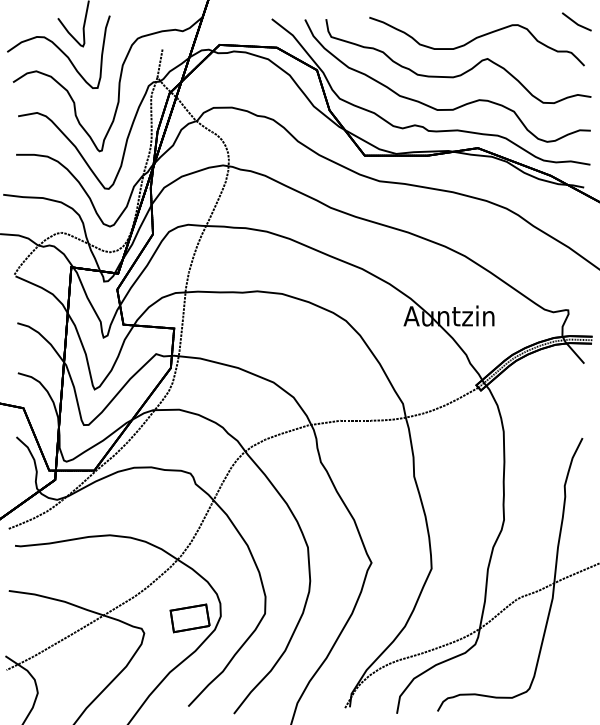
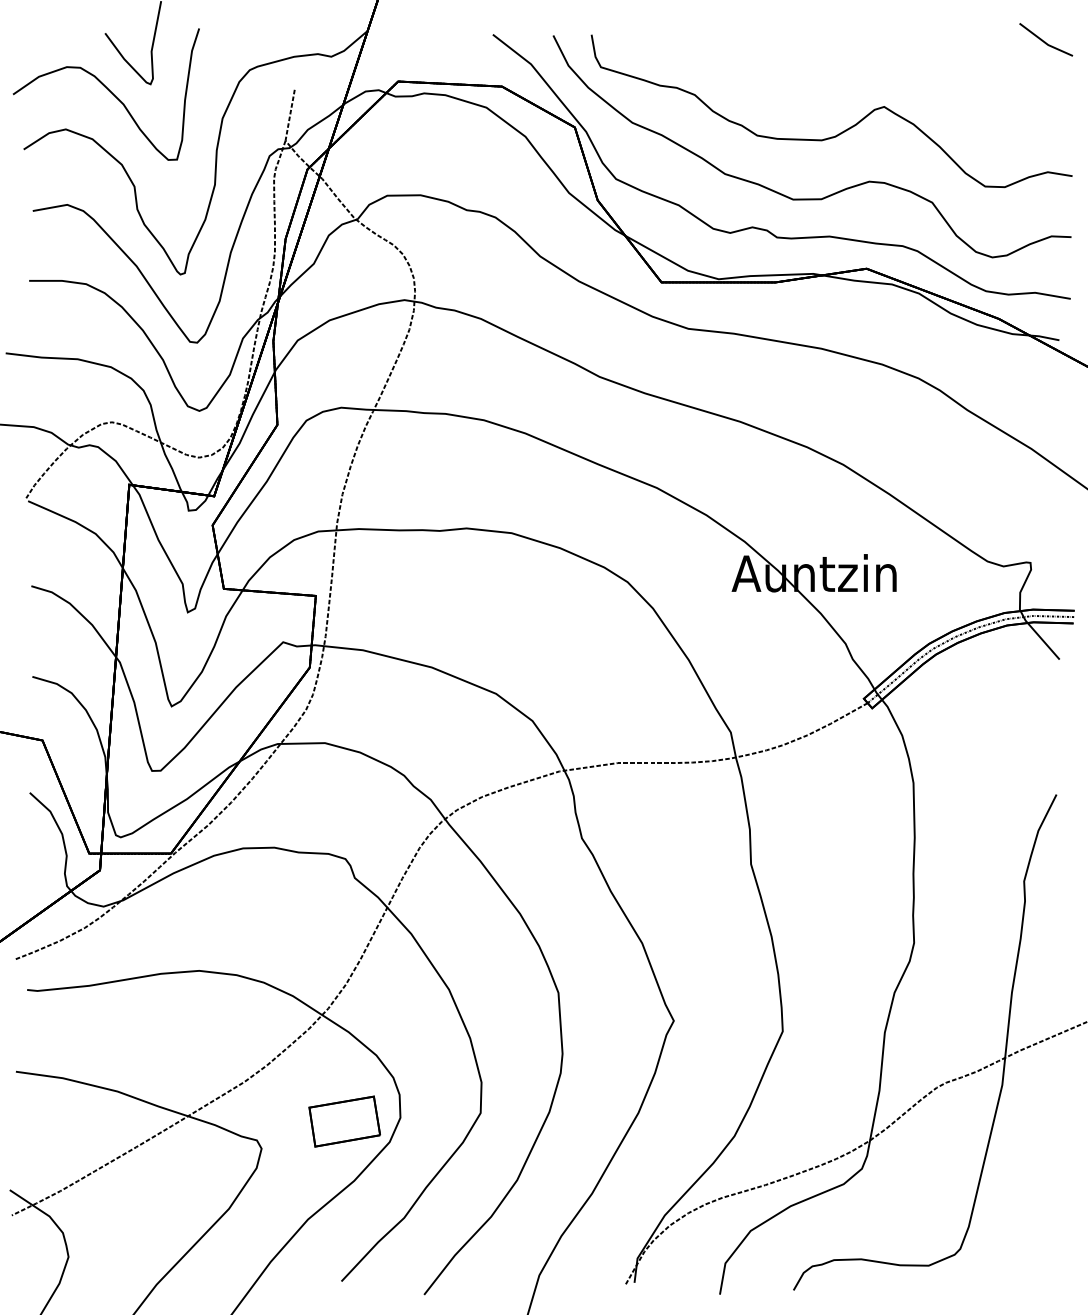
curve: (476, 39) -> (864, 71), removed

